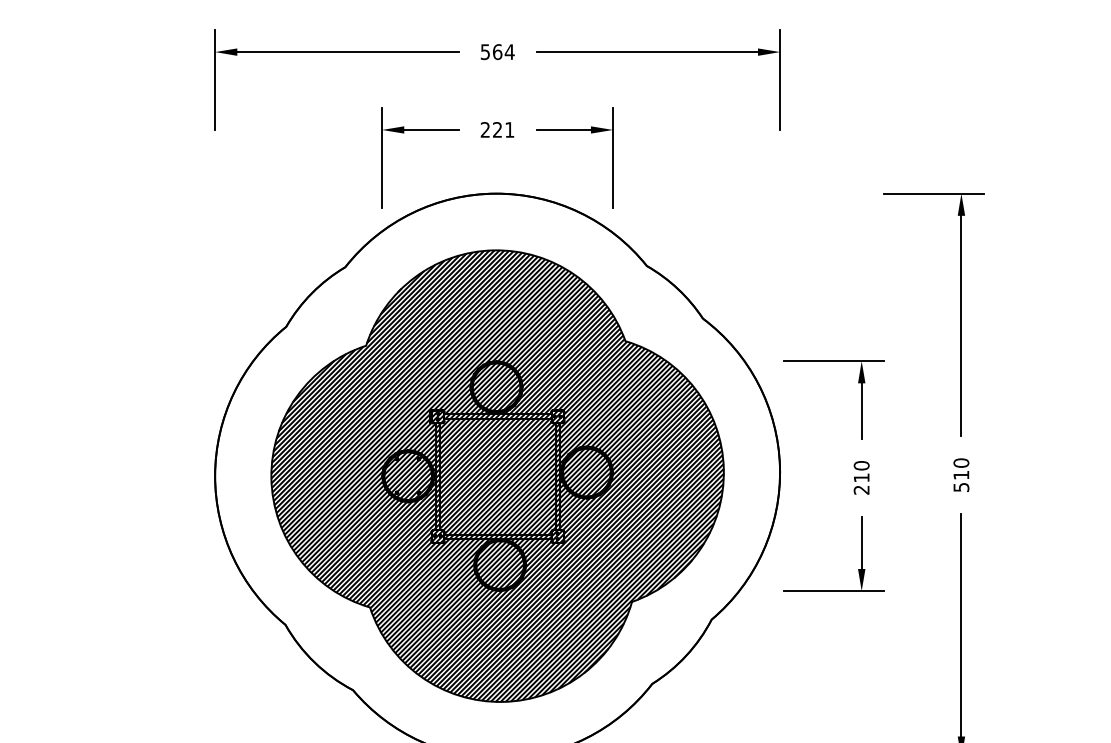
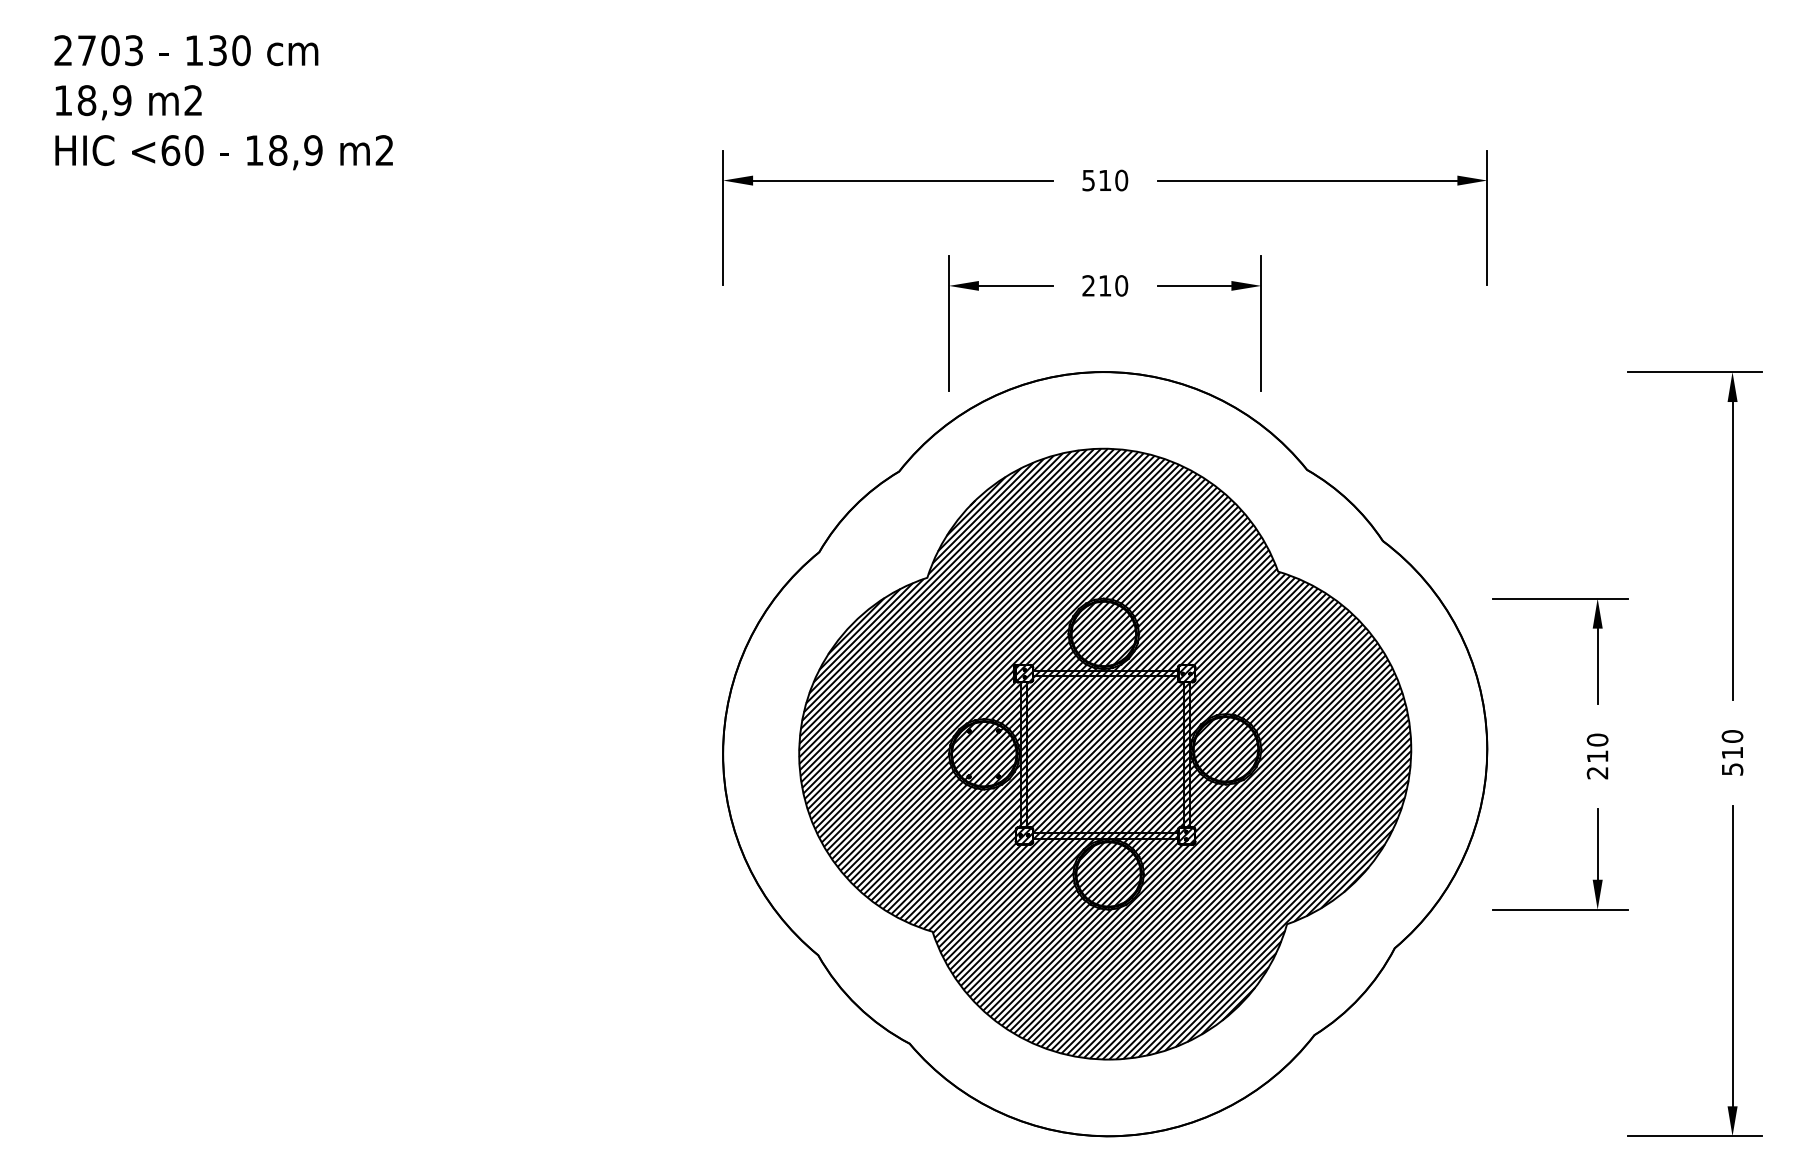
text: (503, 52) -> (1113, 180), 564 -> 510
text: (503, 129) -> (1113, 285), 221 -> 210

